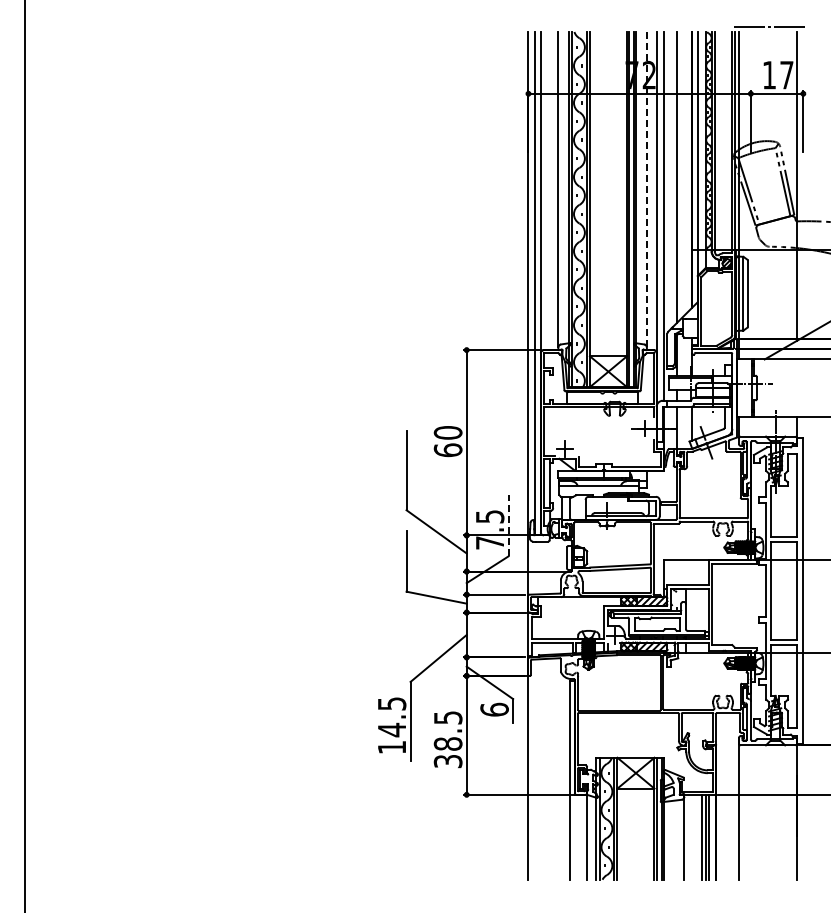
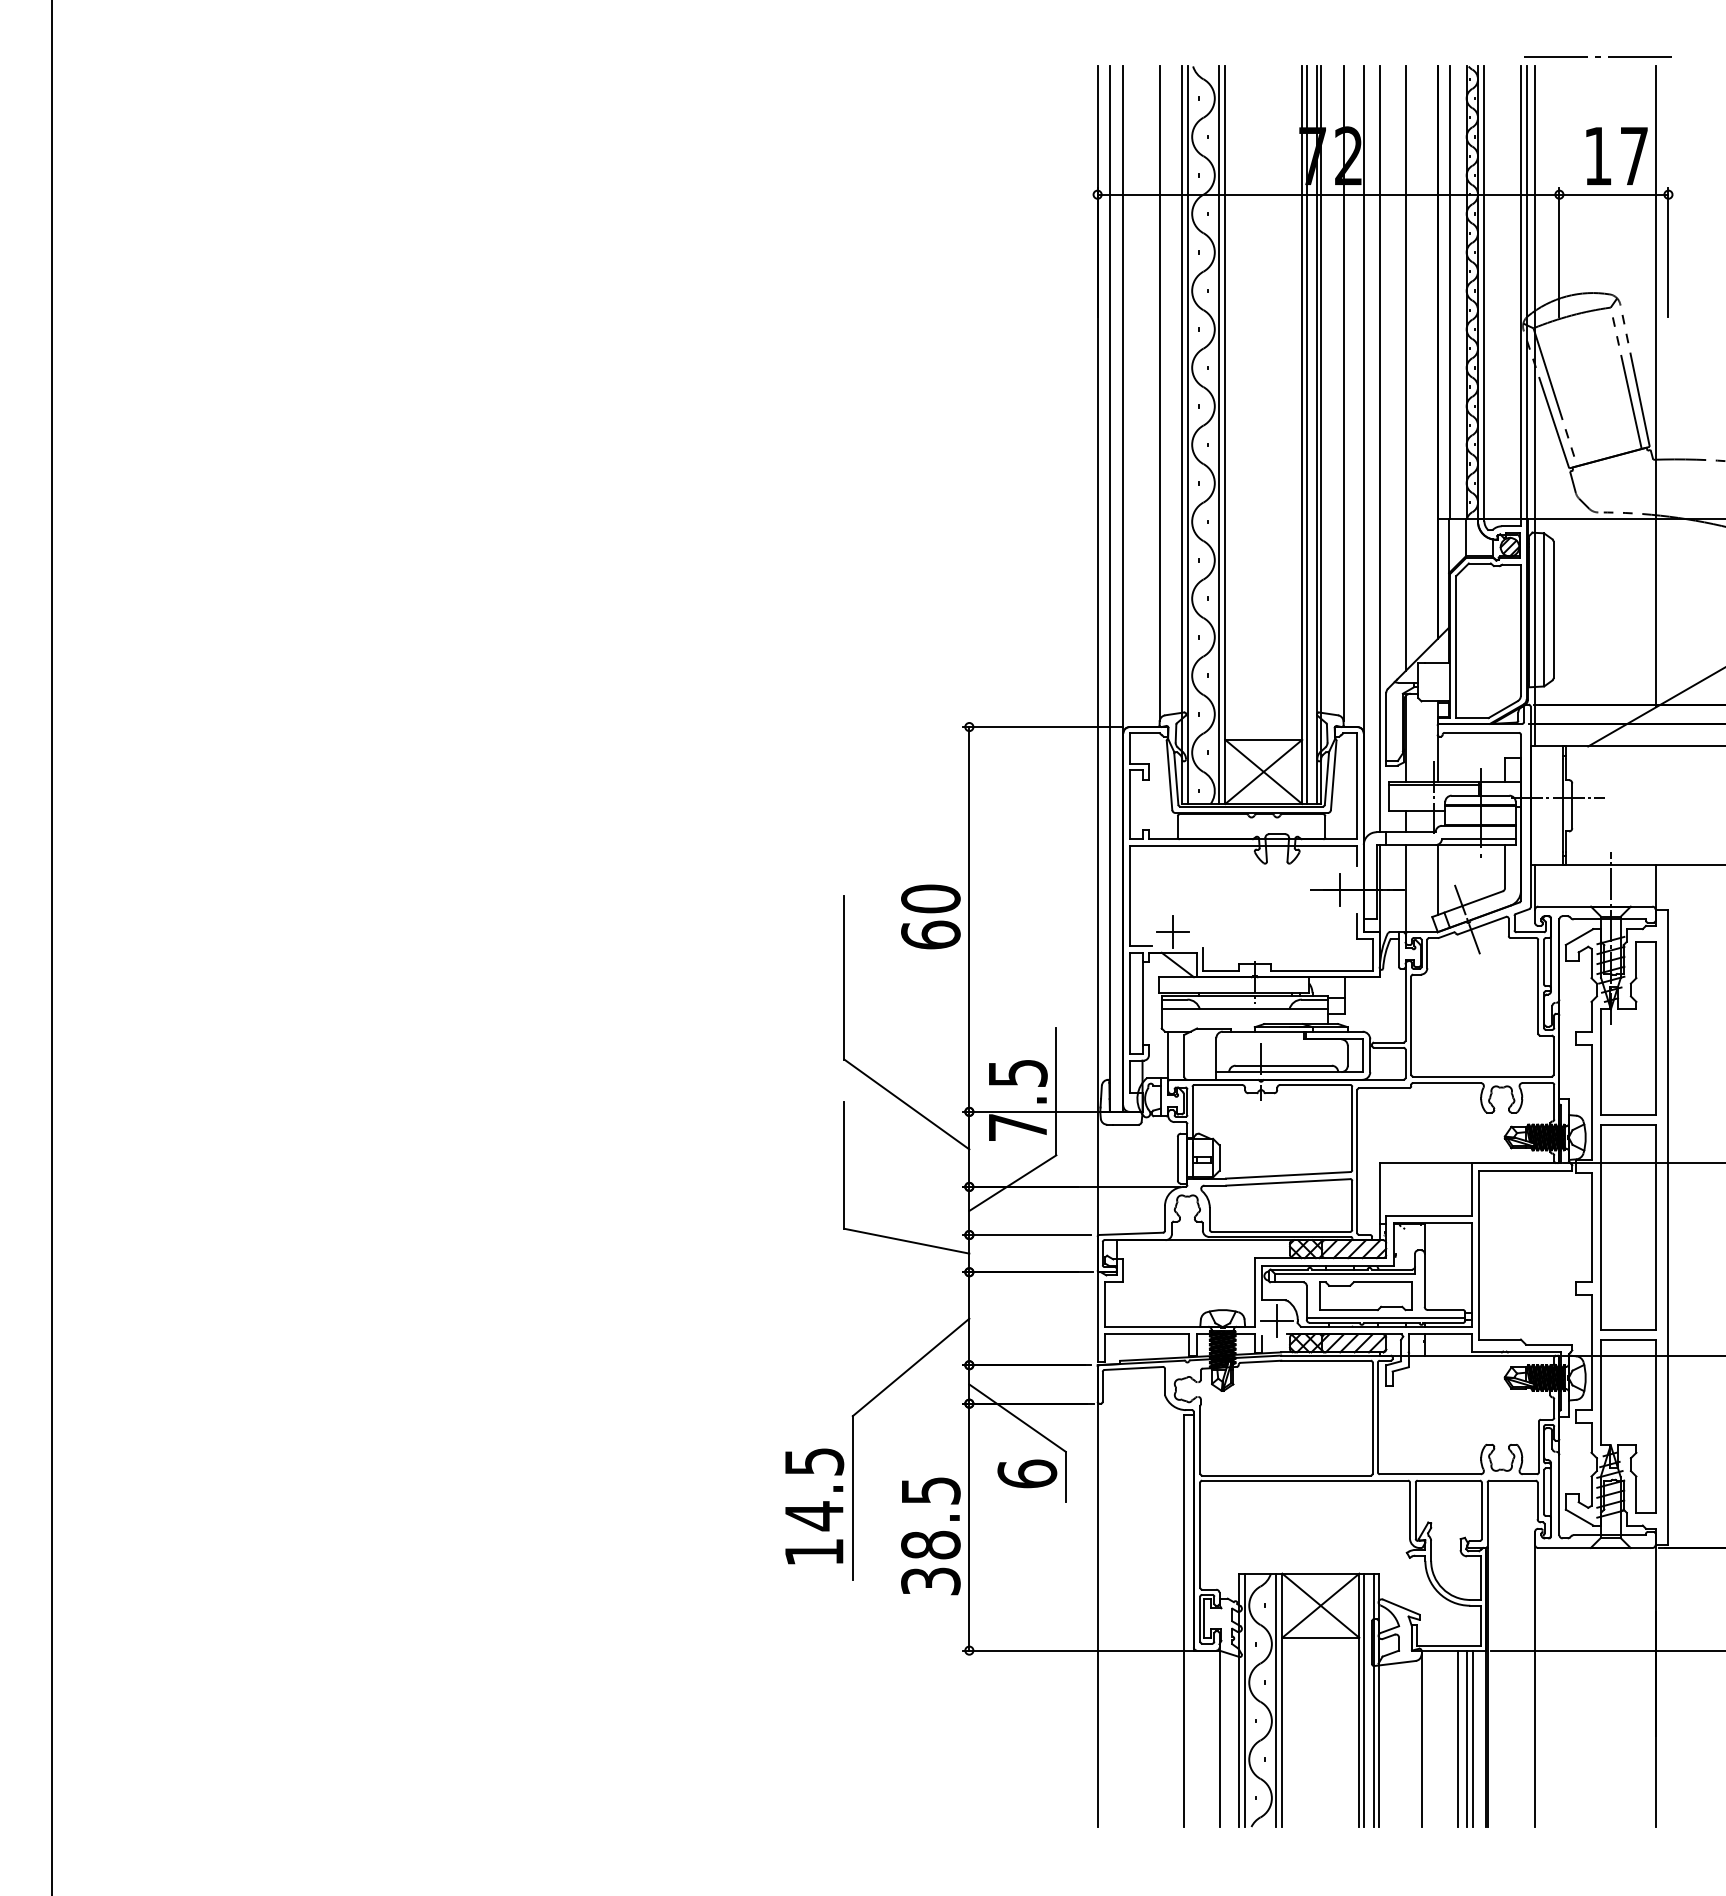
line: (646, 189) -> (1342, 393), dashed -> solid
line: (508, 525) -> (1056, 1091), dashed -> solid

